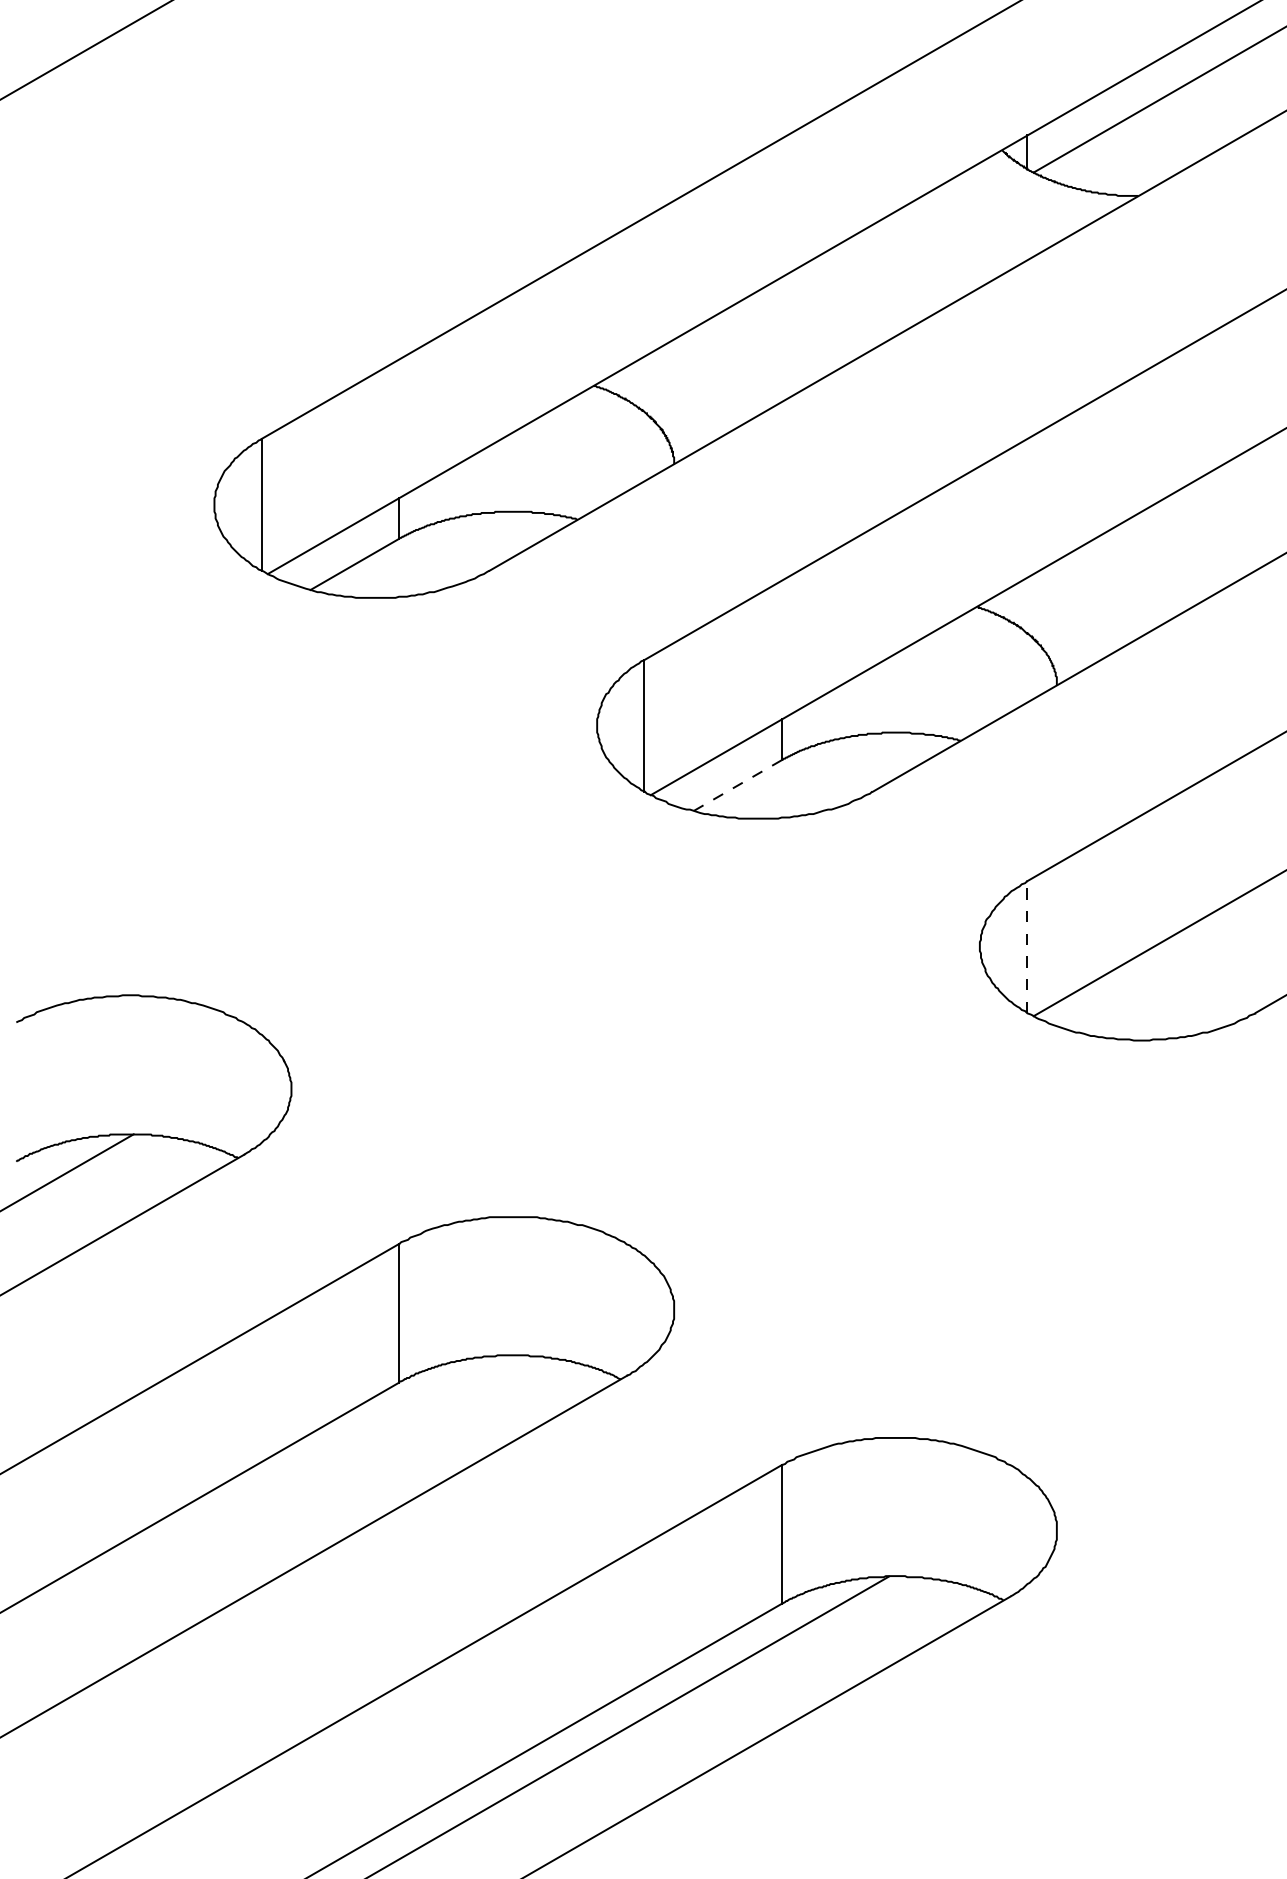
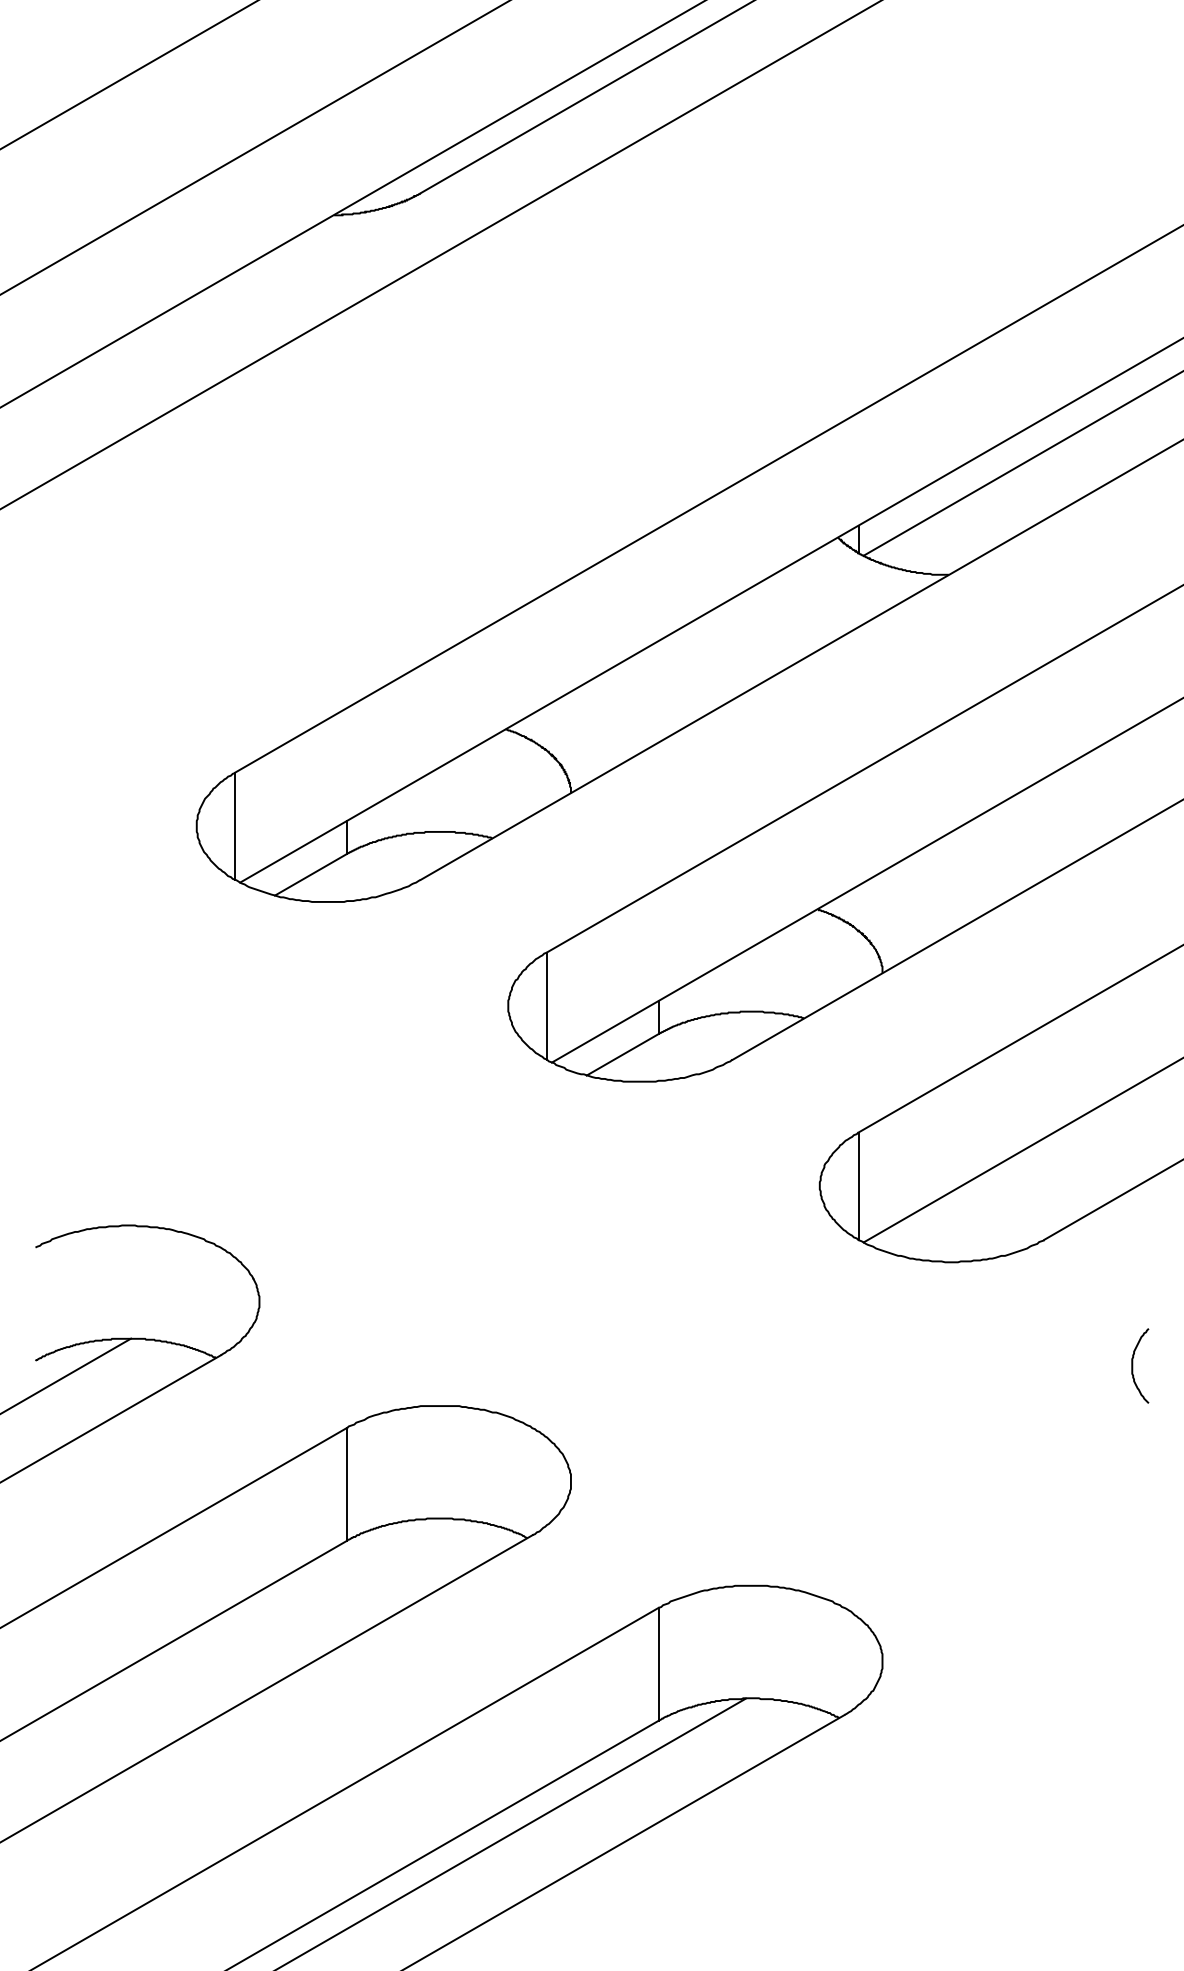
line: (737, 785) -> (622, 1054), dashed -> solid
line: (1027, 947) -> (858, 1186), dashed -> solid

